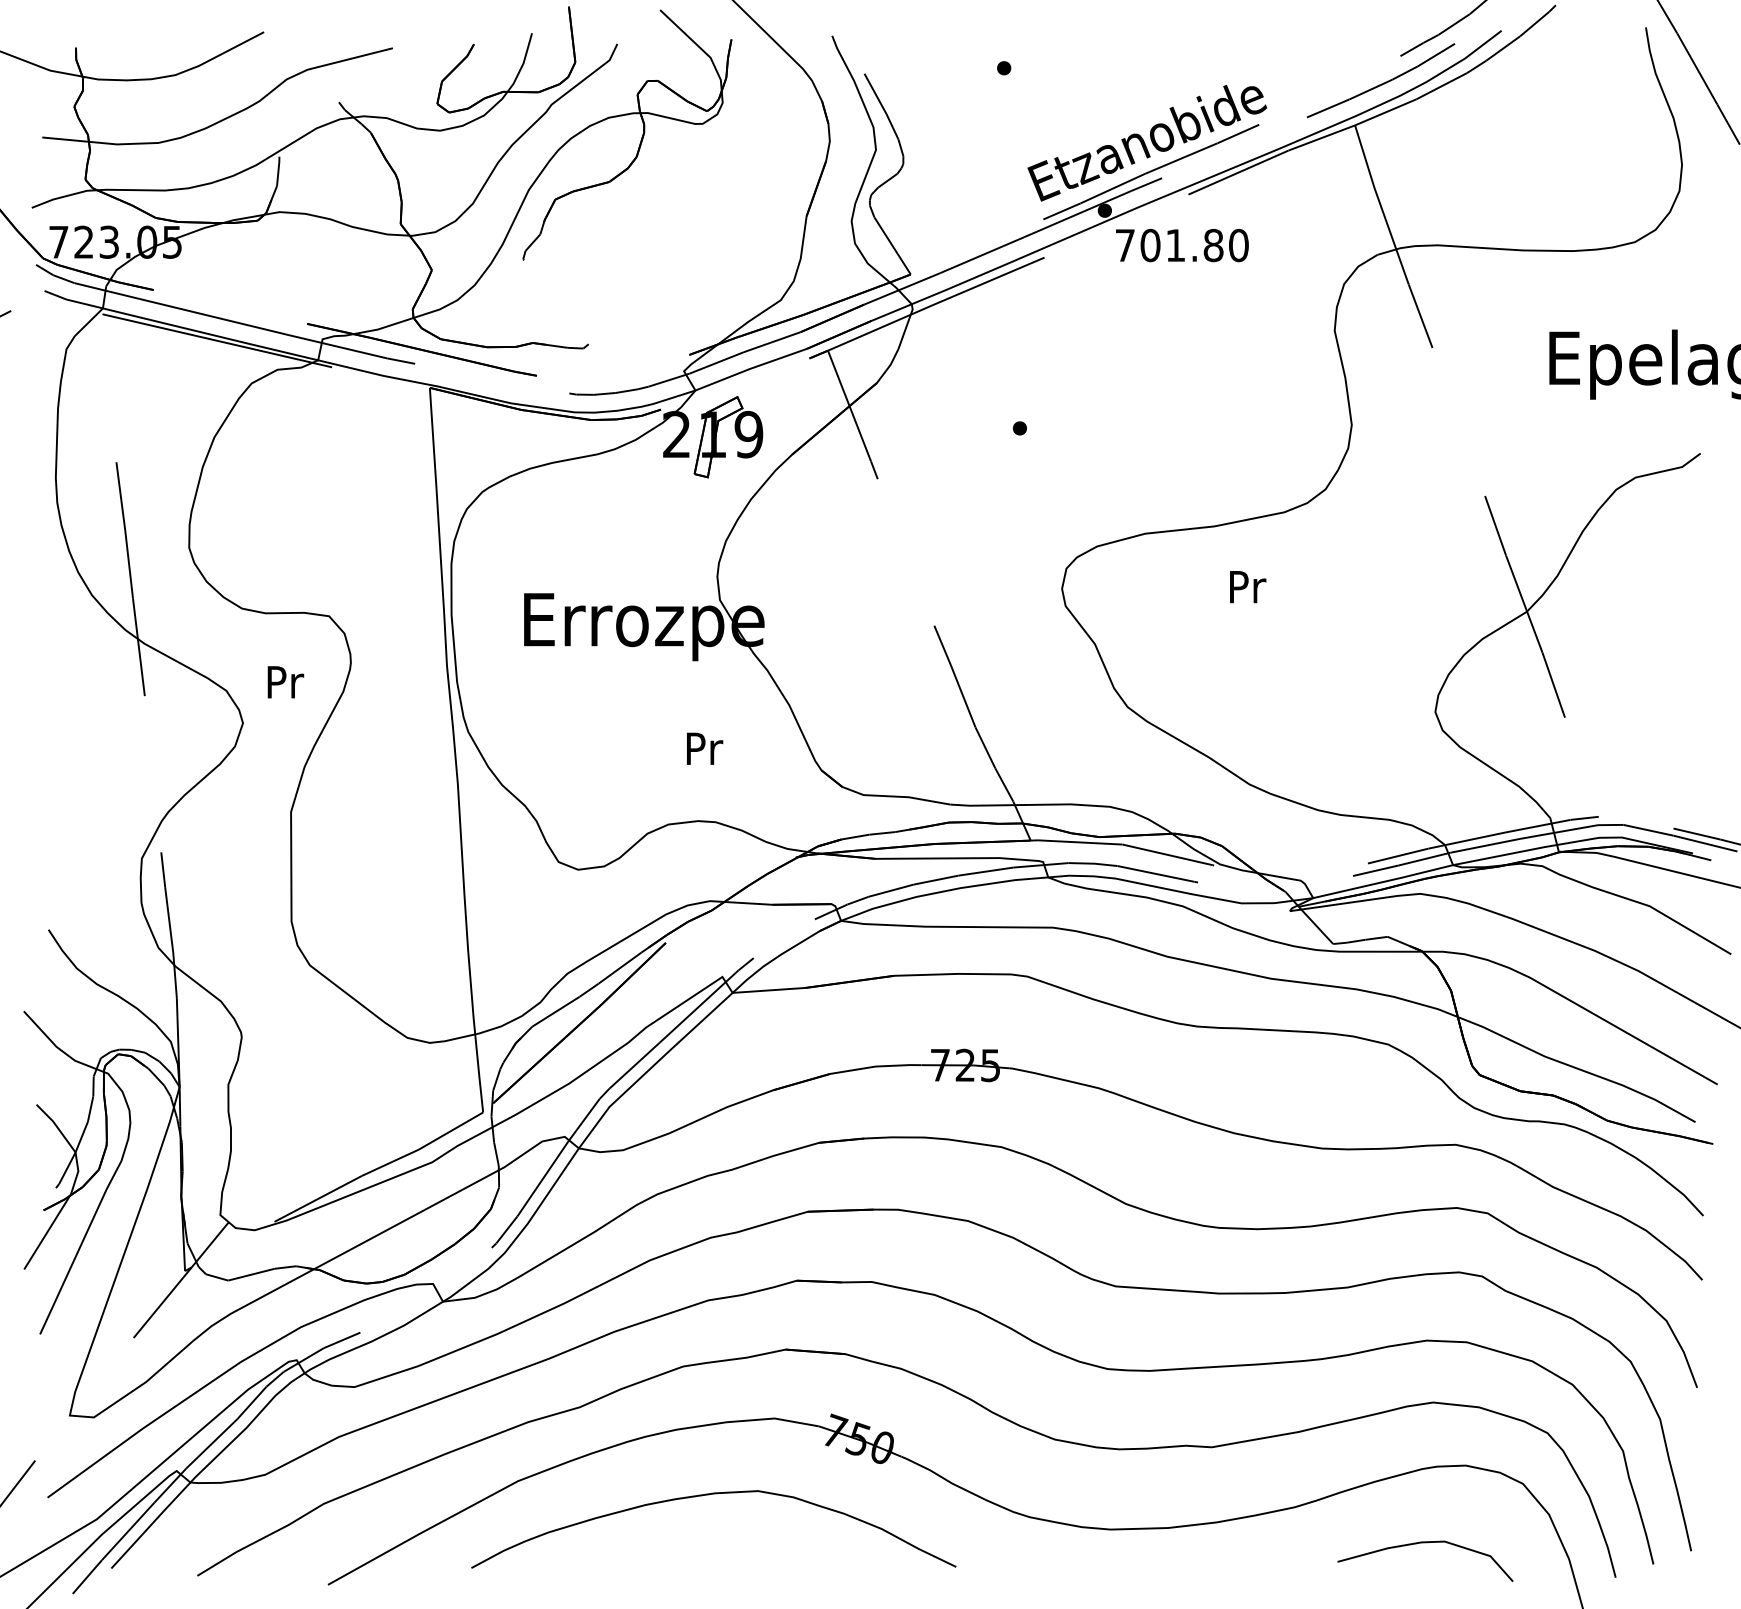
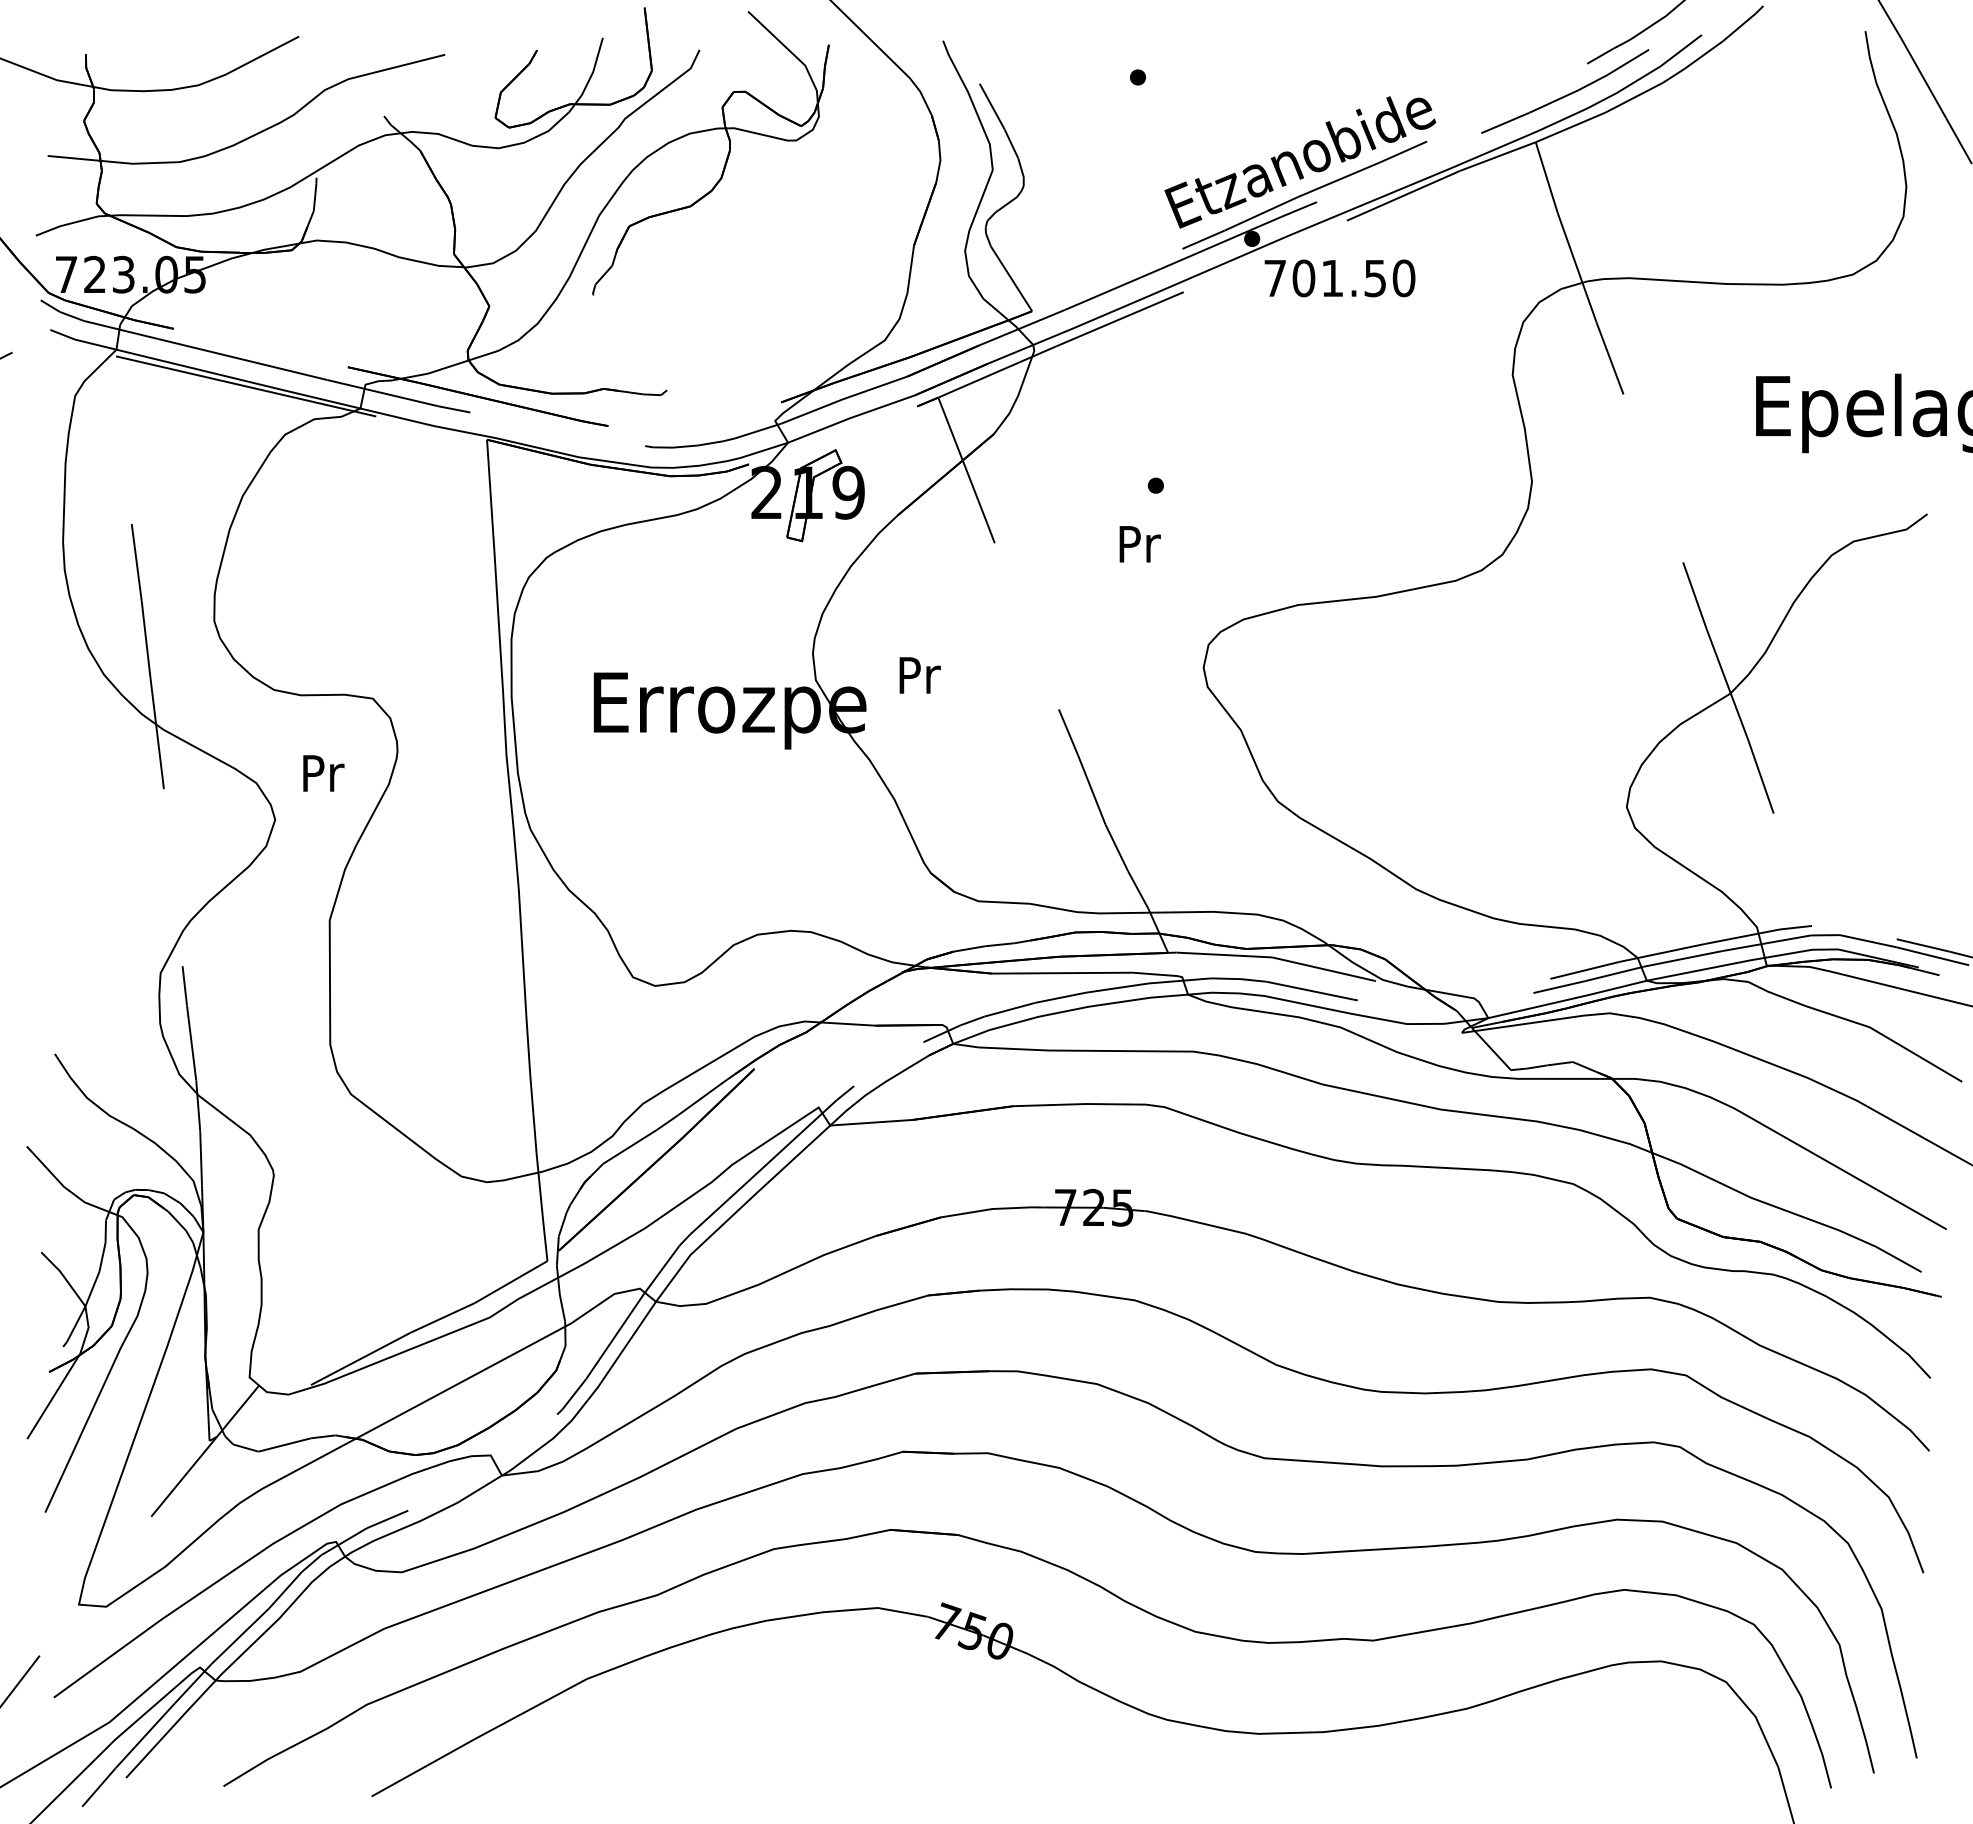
text: (1213, 245) -> (1375, 278), 701.80 -> 701.50
text: (1248, 587) -> (1140, 544), moved
text: (705, 748) -> (920, 675), moved
curve: (709, 1495) -> (804, 1695), removed
curve: (1425, 1543) -> (1615, 1749), removed

